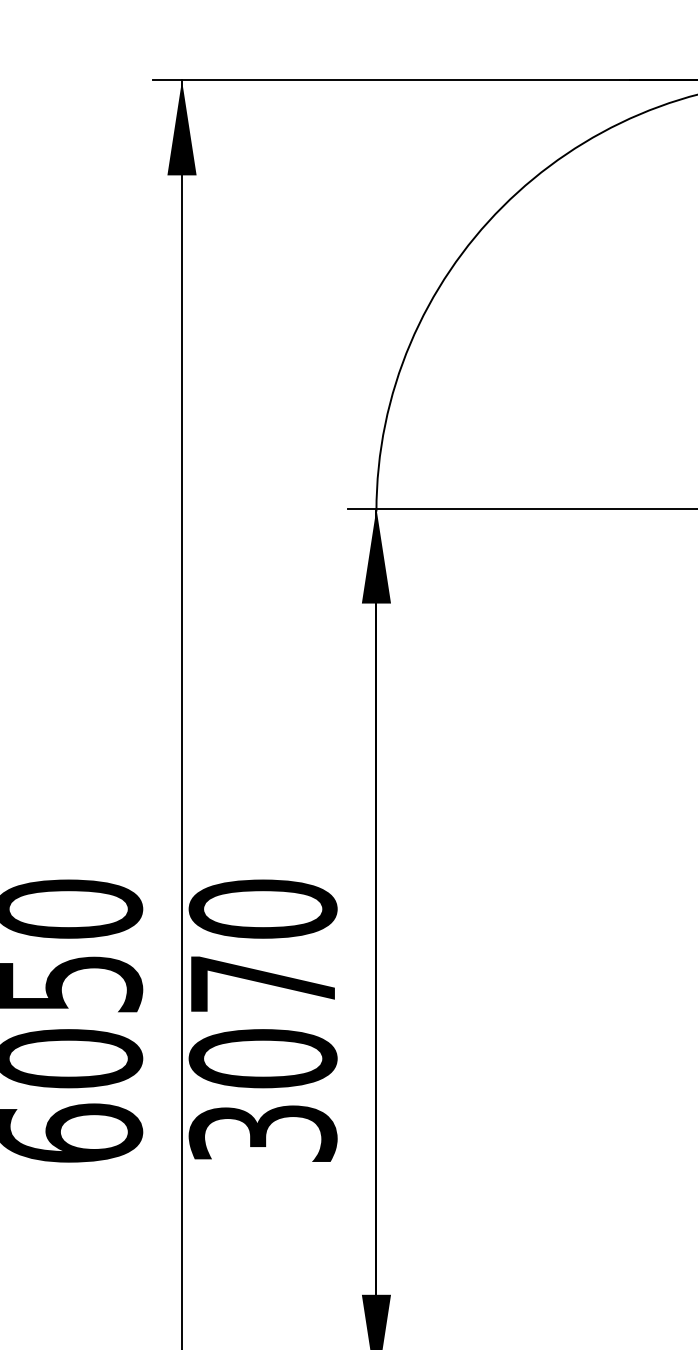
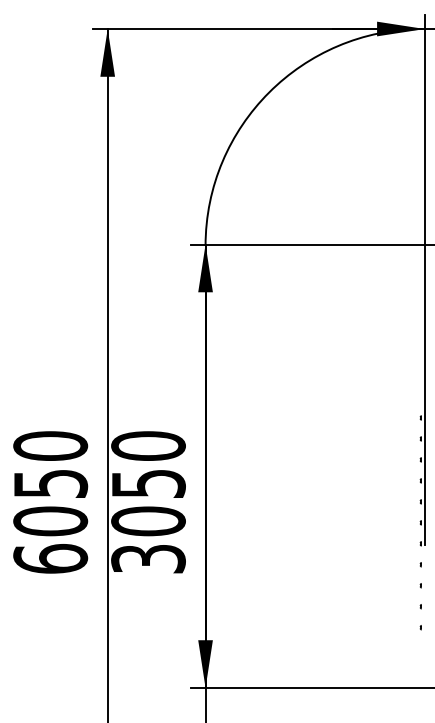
text: (263, 983) -> (148, 483), 3070 -> 3050

